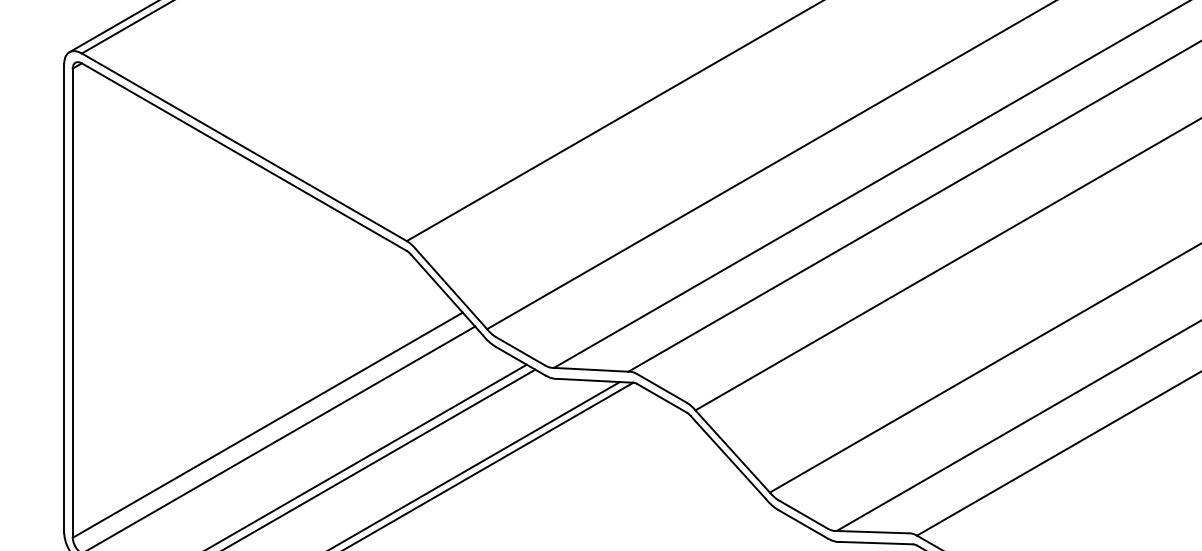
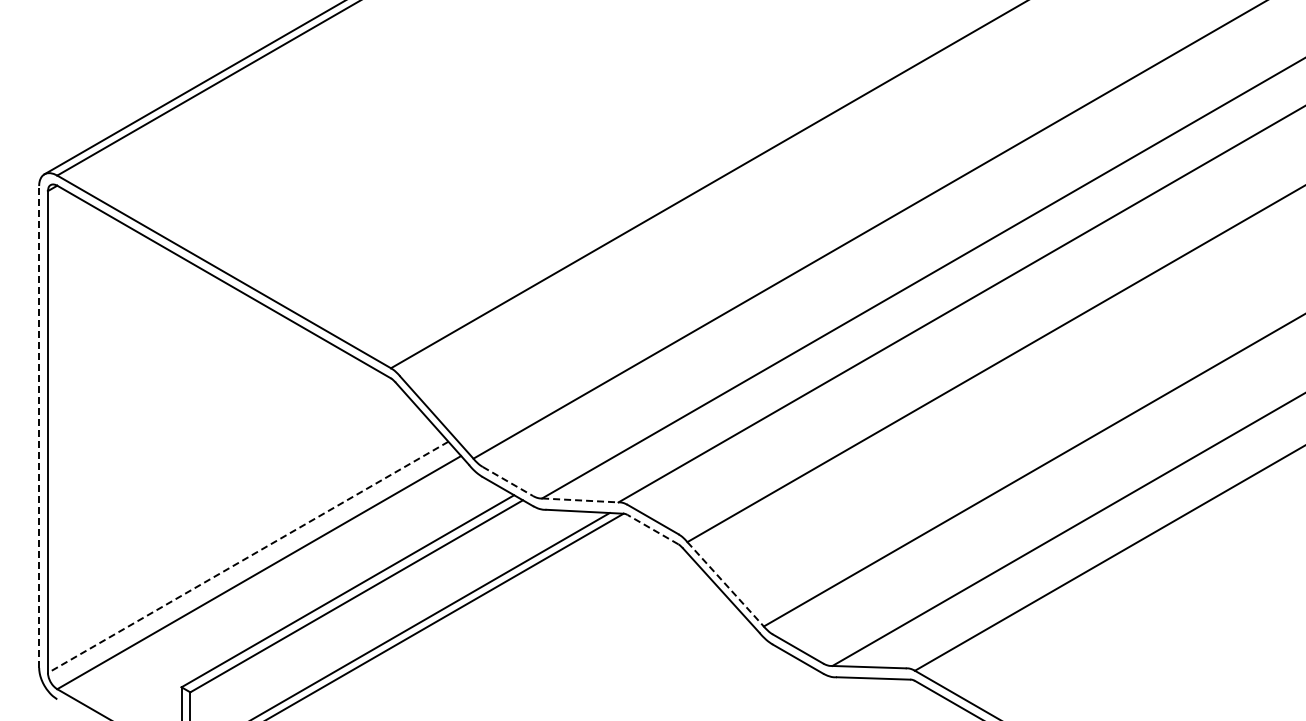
line: (64, 297) -> (39, 426), solid -> dashed
line: (521, 351) -> (508, 481), solid -> dashed
line: (591, 369) -> (580, 500), solid -> dashed
line: (661, 398) -> (652, 529), solid -> dashed
line: (267, 425) -> (247, 557), solid -> dashed
line: (732, 451) -> (725, 584), solid -> dashed

